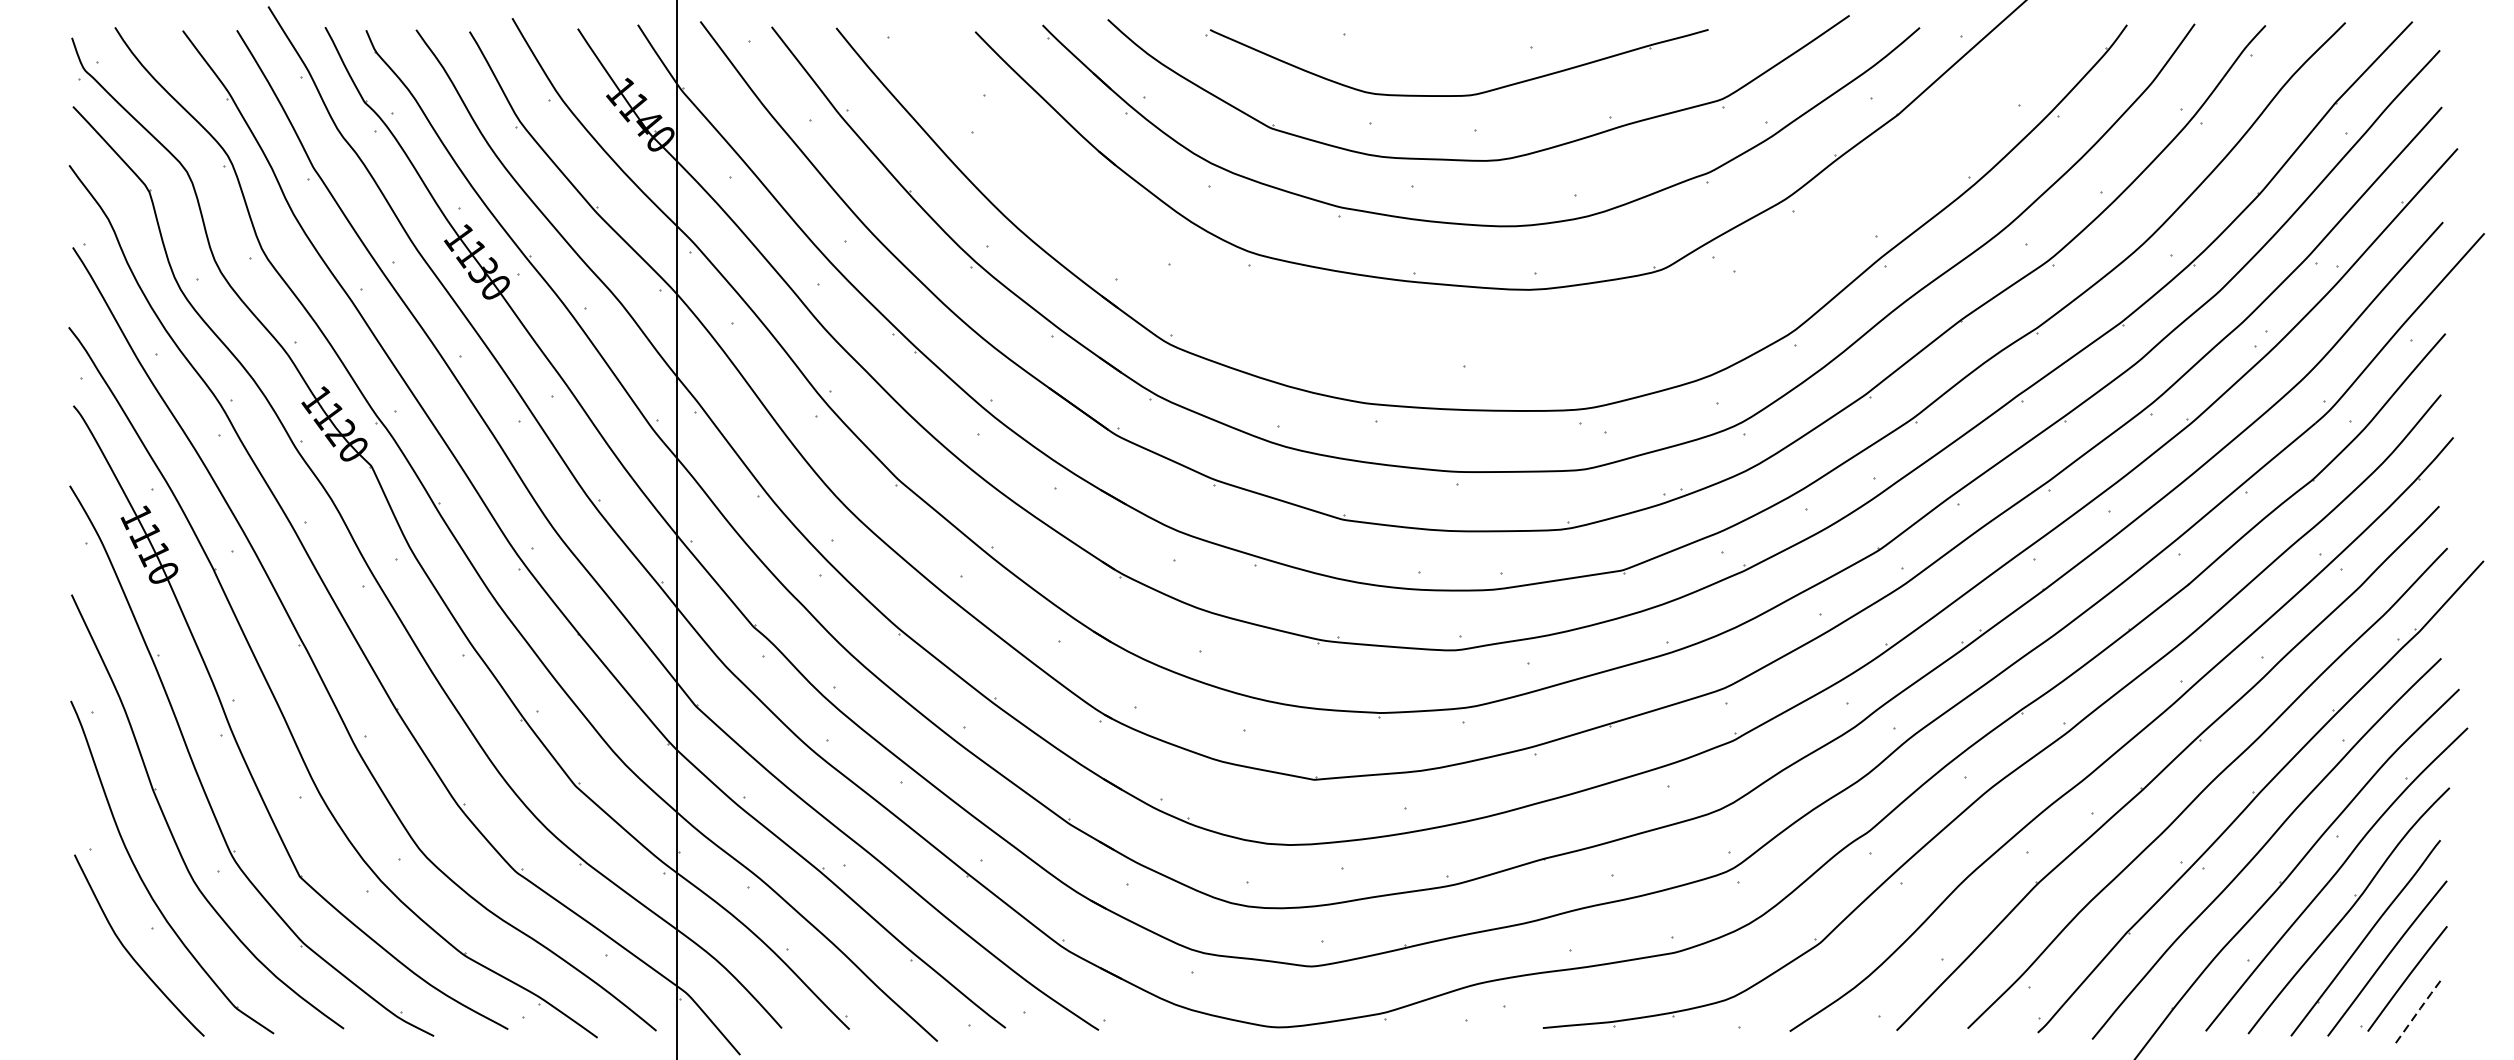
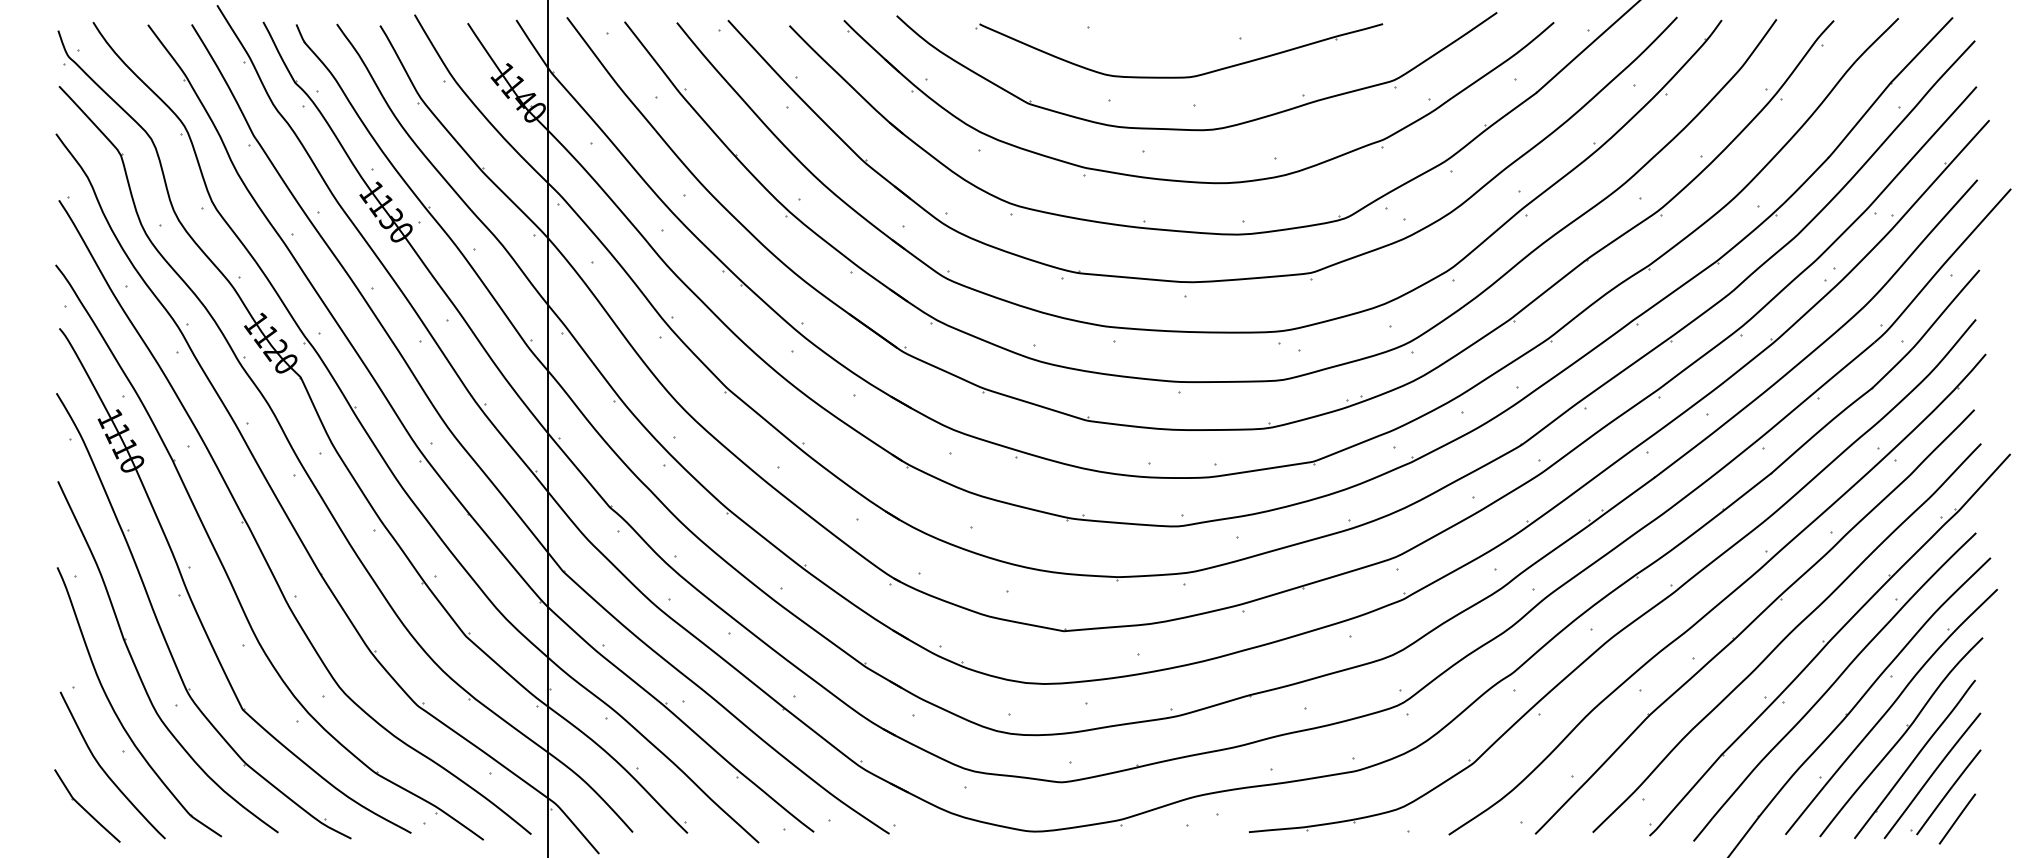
part: (1486, 346) -> (1203, 280), added
part: (108, 995) -> (87, 805), added
line: (2419, 1009) -> (1958, 817), dashed -> solid

